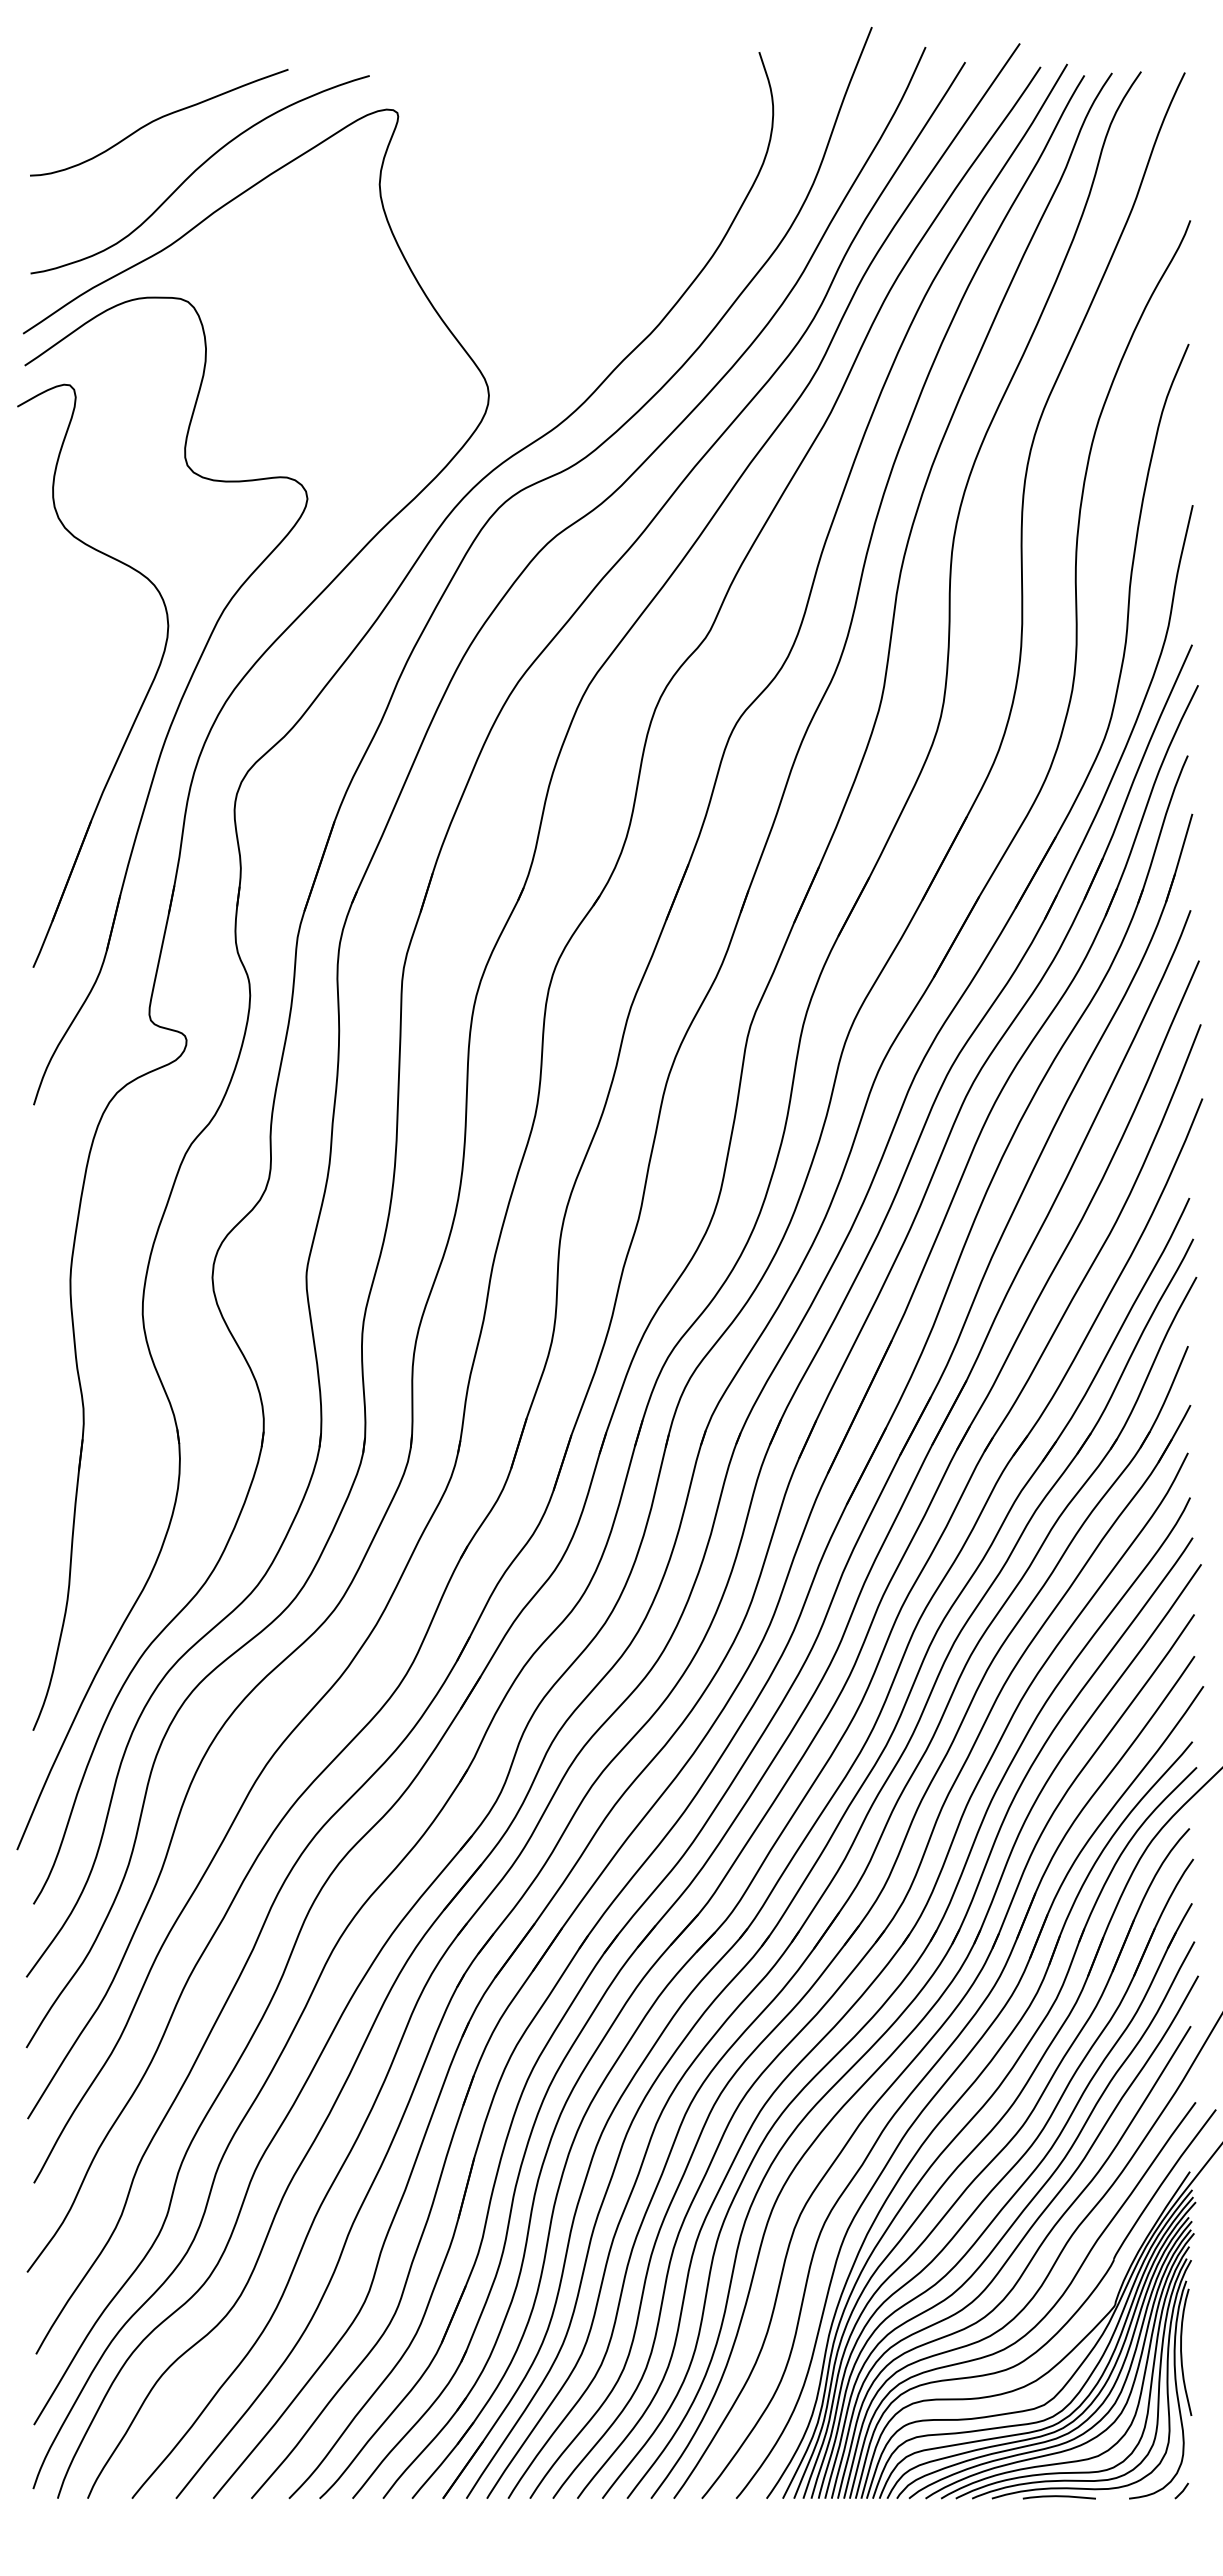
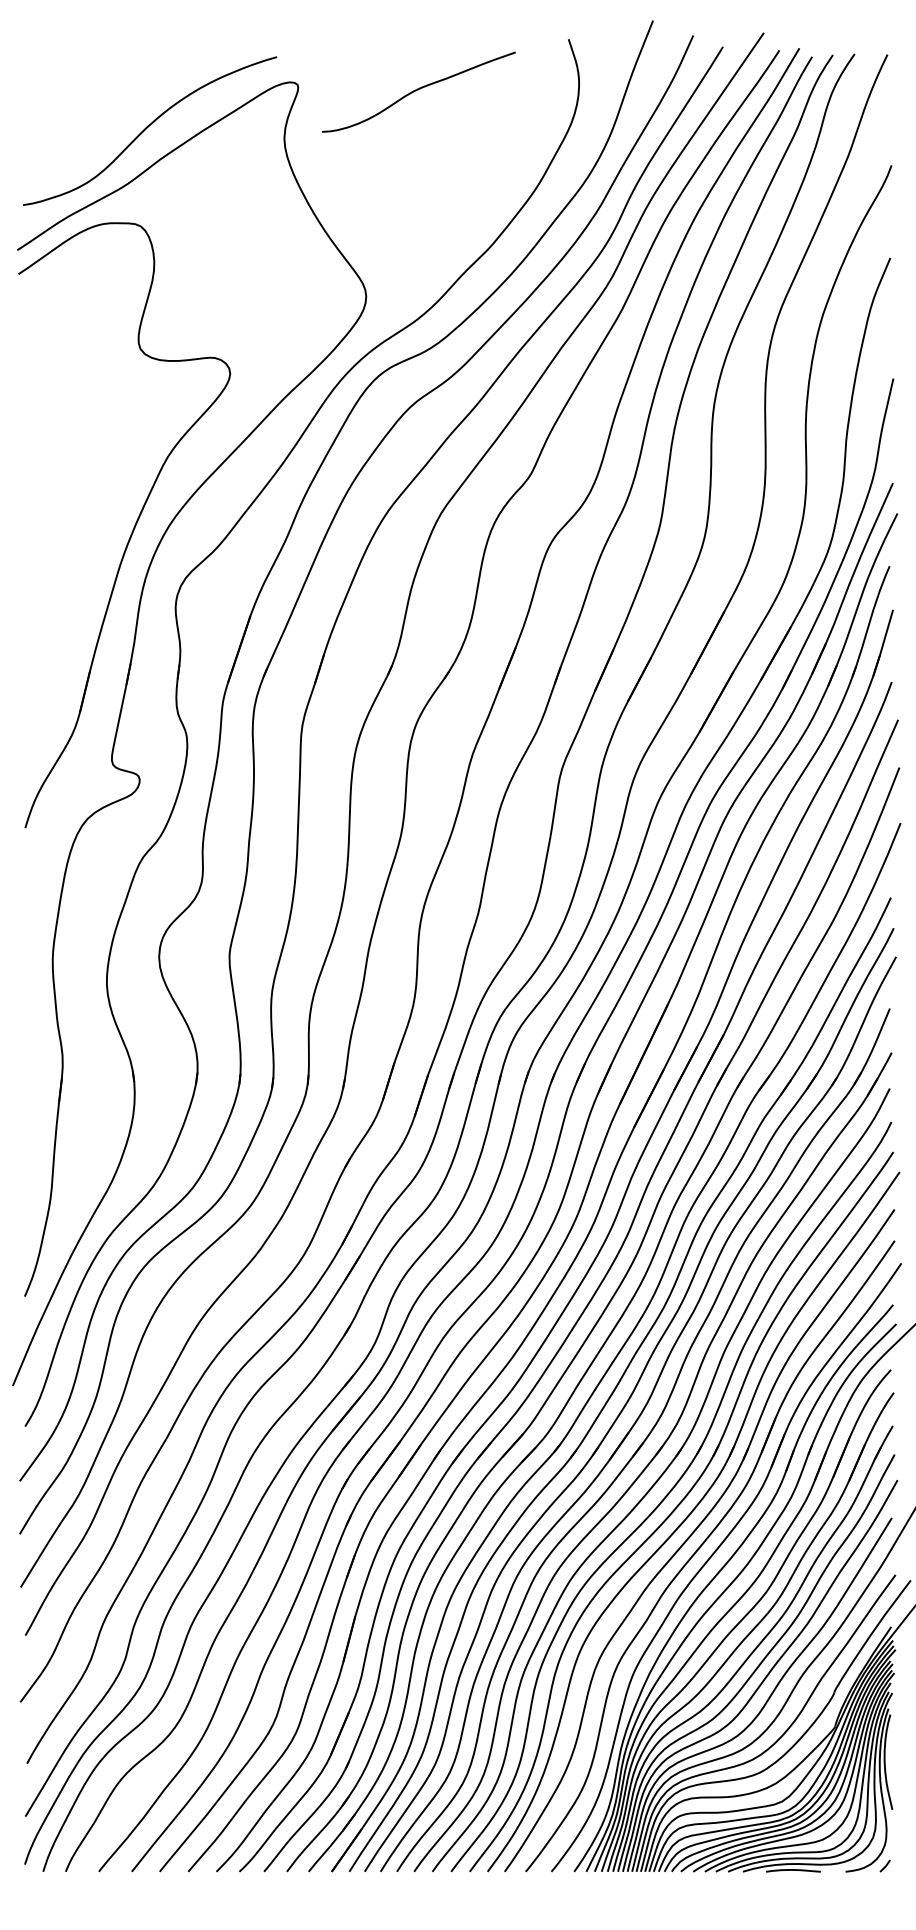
curve: (157, 120) -> (417, 90), moved
part: (143, 699) -> (107, 524), removed

